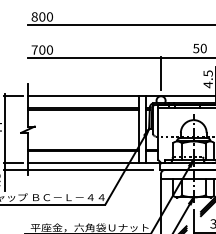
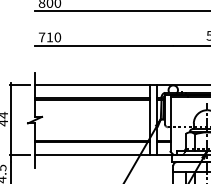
text: (42, 49) -> (50, 36), 700 -> 710
line: (161, 73) -> (173, 61), removed
line: (78, 170) -> (87, 162), removed

